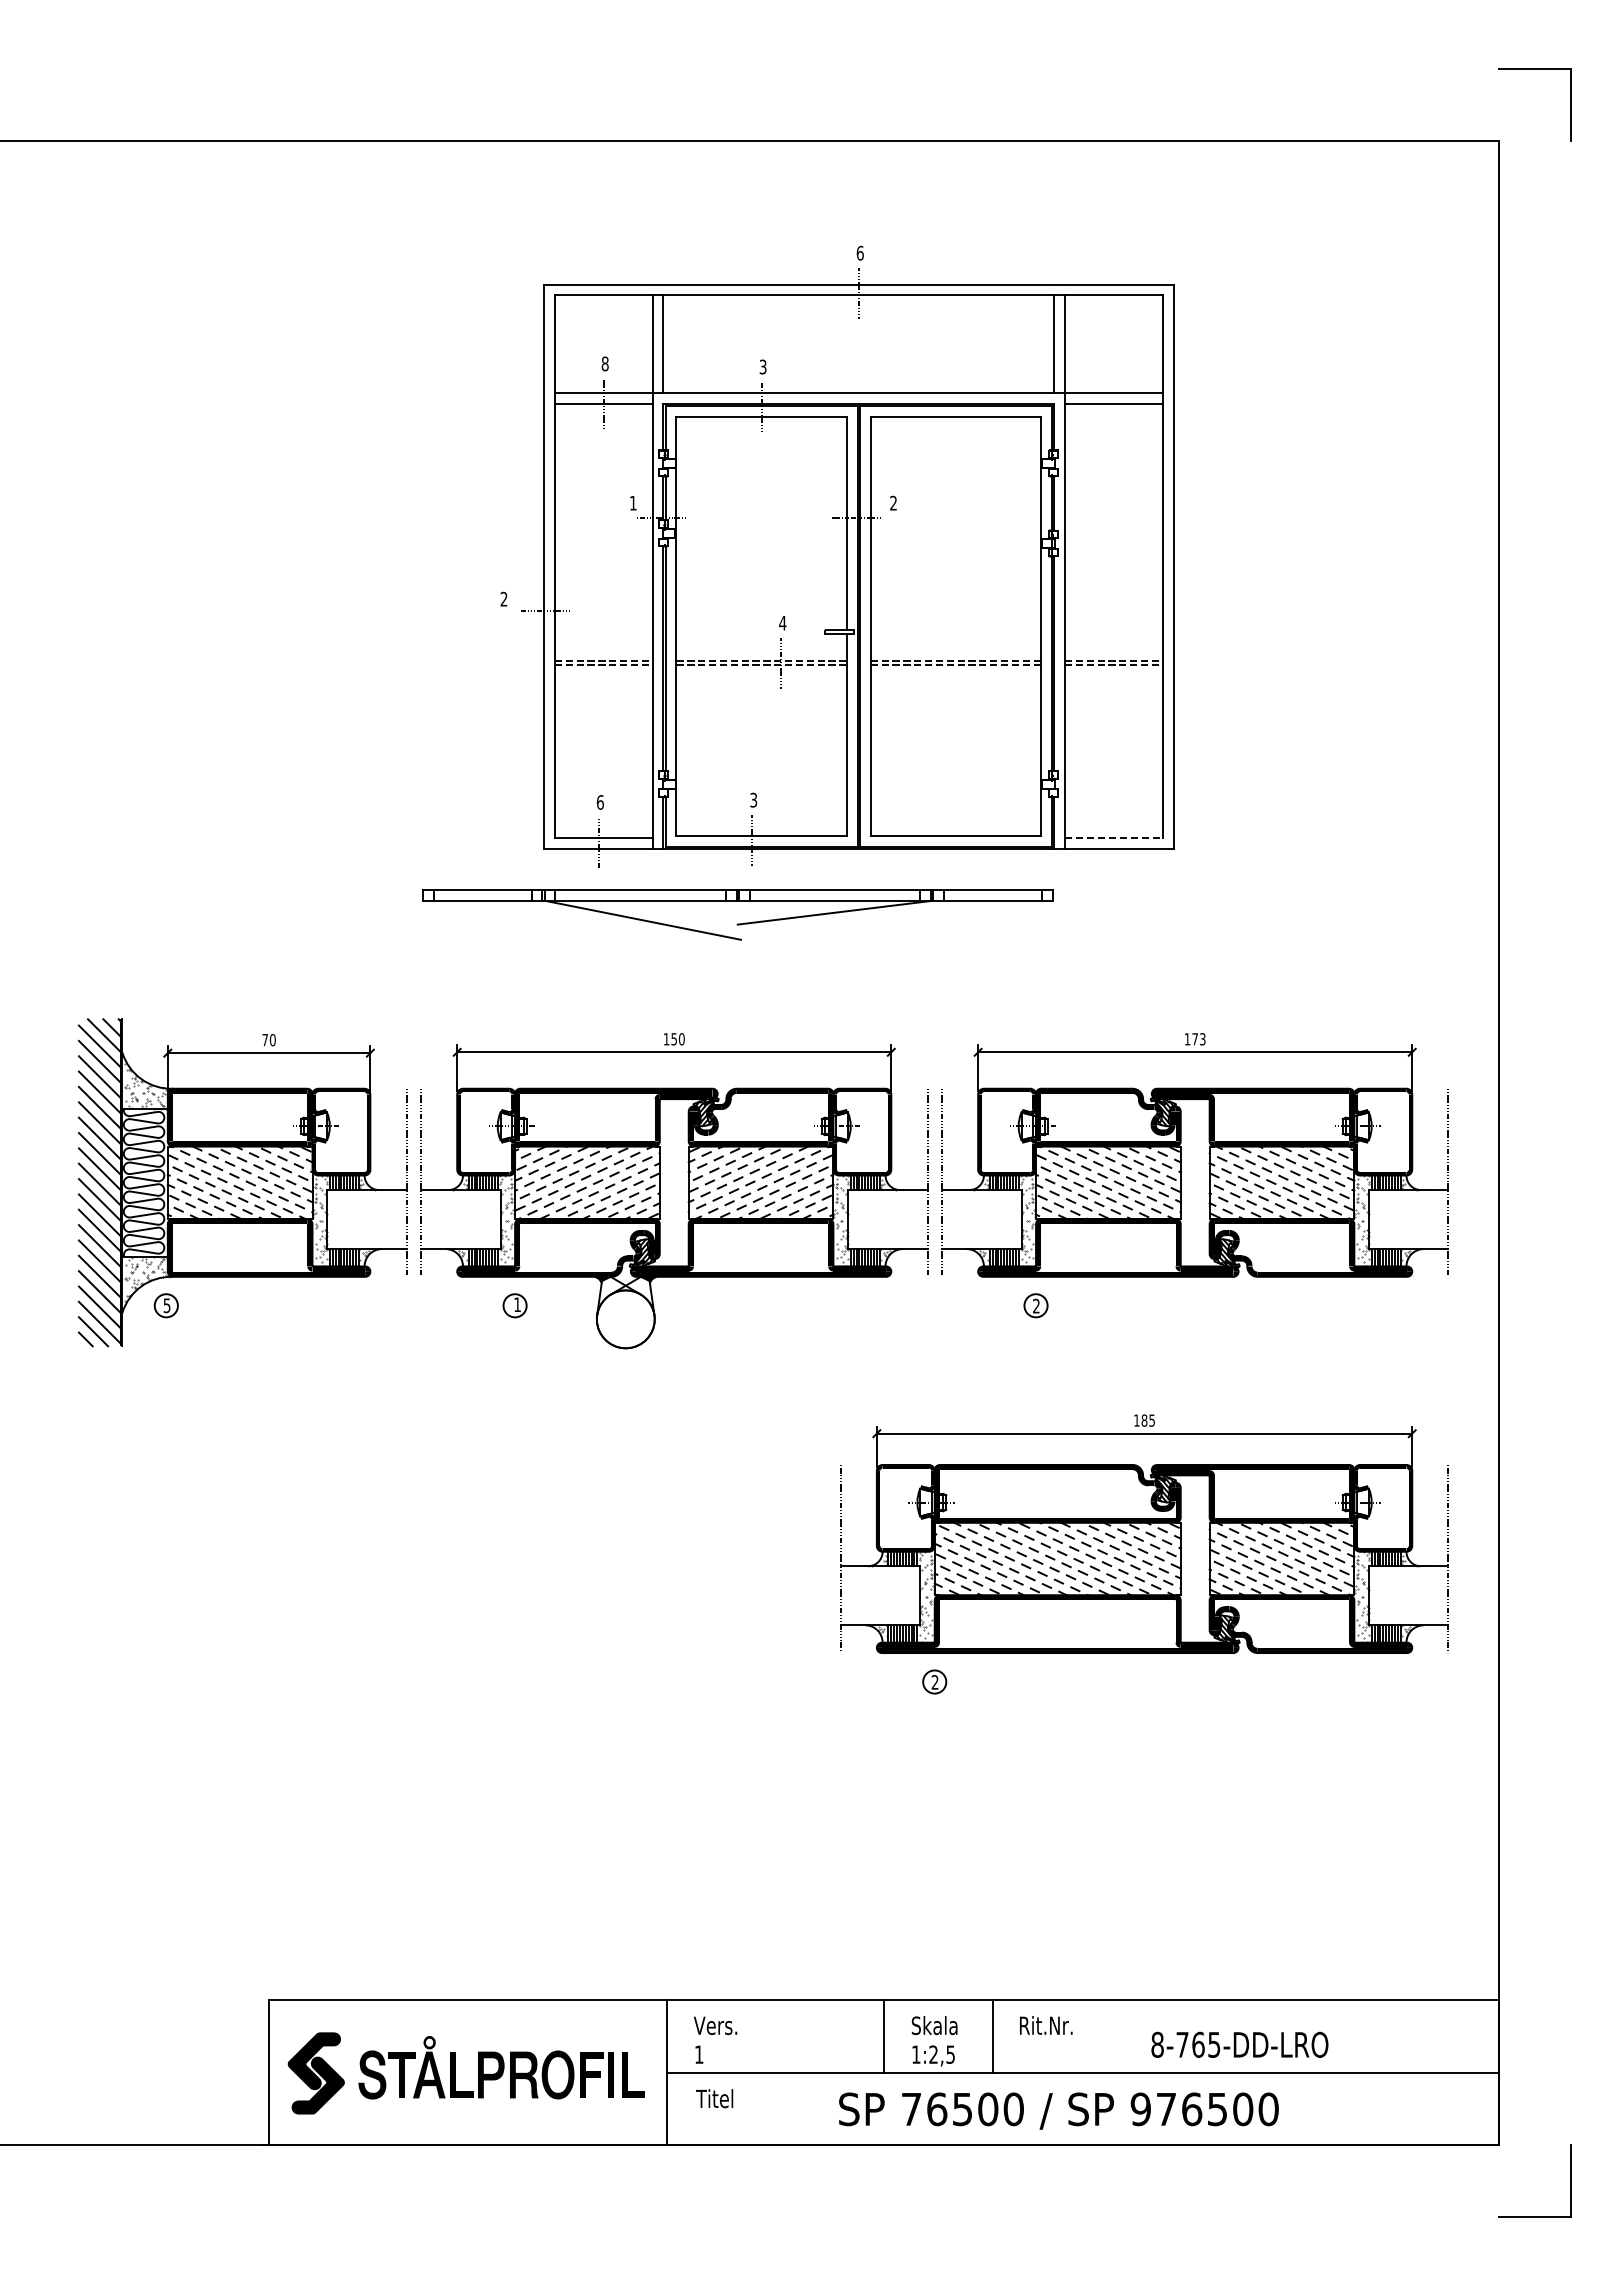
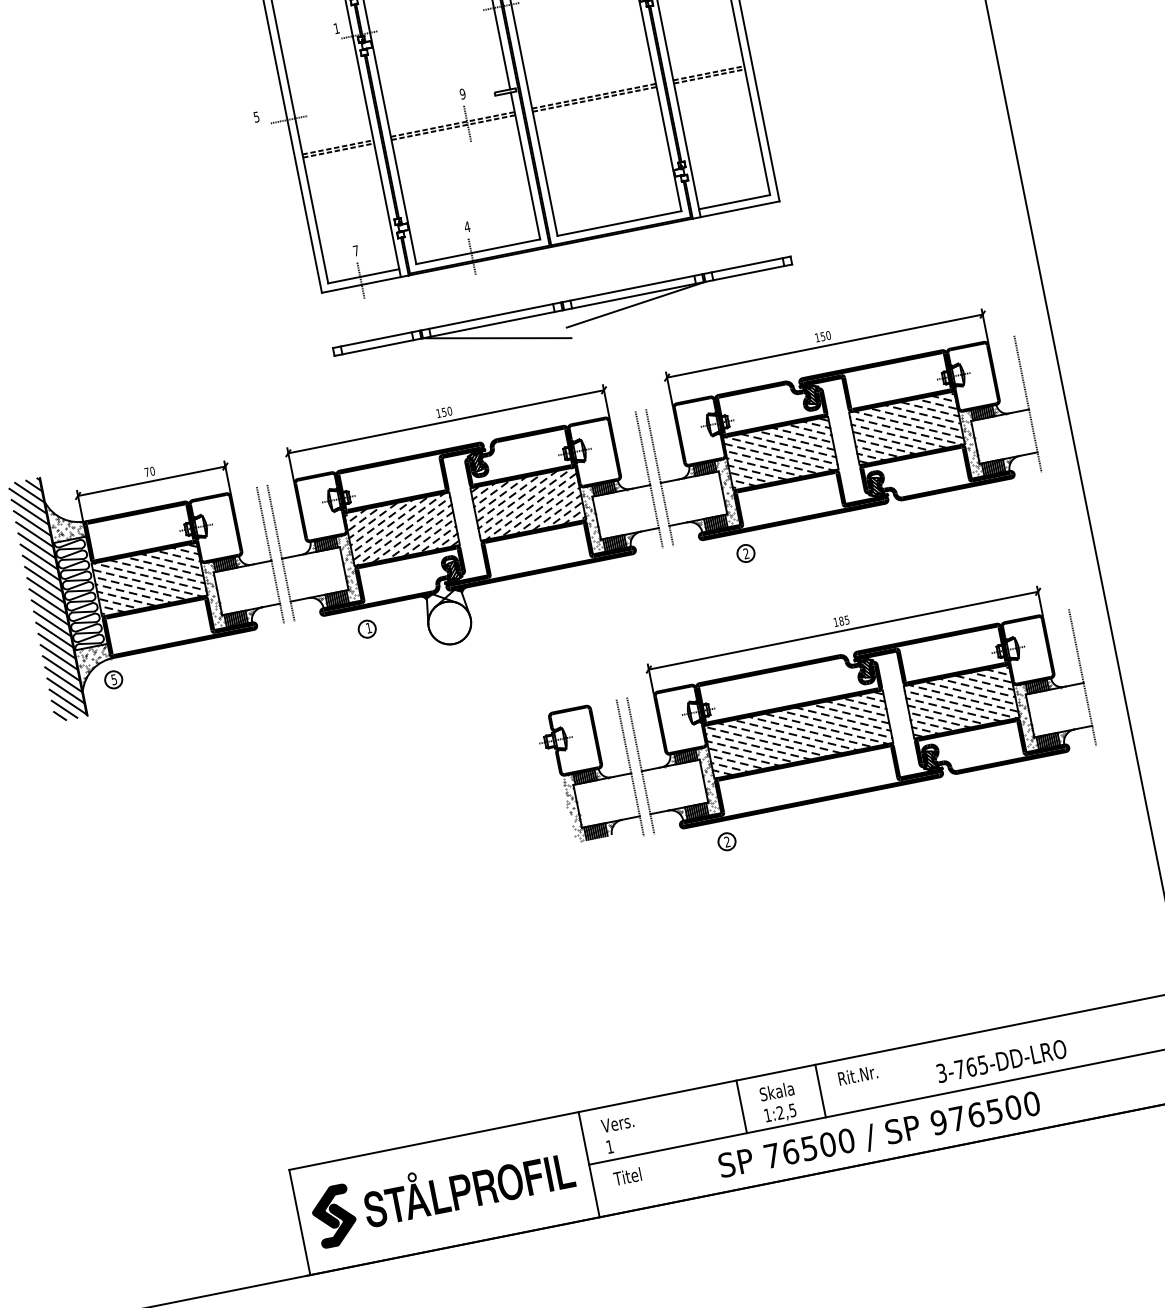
text: (503, 598) -> (256, 116), 2 -> 5
text: (782, 622) -> (462, 93), 4 -> 9
text: (753, 799) -> (467, 226), 3 -> 4
text: (599, 802) -> (355, 251), 6 -> 7
line: (1113, 838) -> (734, 202), dashed -> solid
part: (737, 923) -> (566, 326), moved
text: (1198, 1039) -> (825, 336), 173 -> 150
part: (769, 1557) -> (588, 775), added
text: (1157, 2044) -> (941, 1072), 8-765-DD-LRO -> 3-765-DD-LRO

